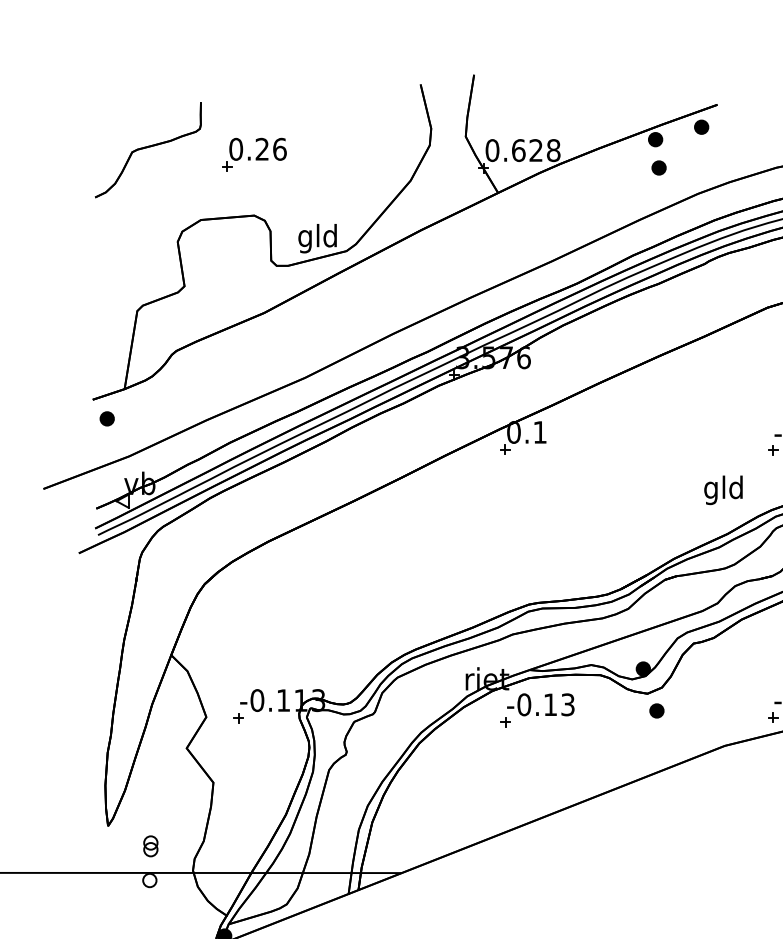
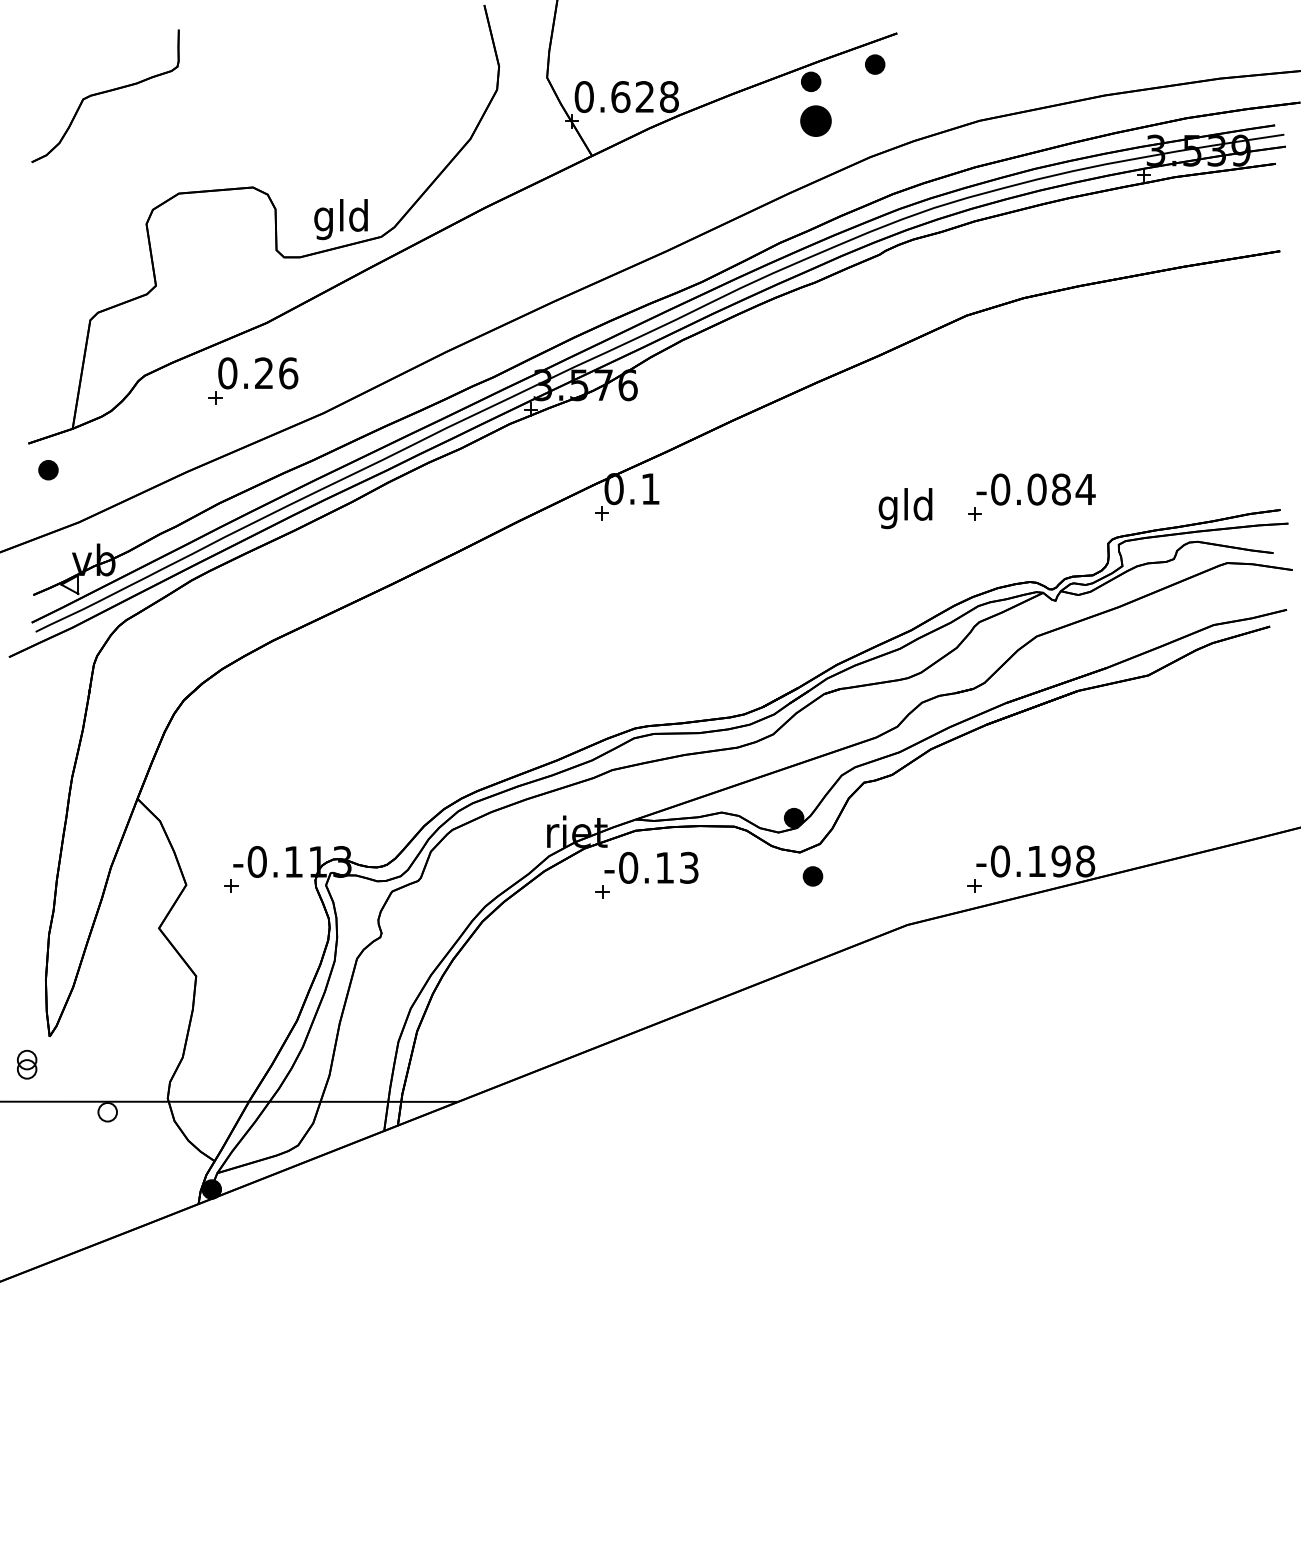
part: (254, 154) -> (253, 380), moved
part: (658, 168) -> (815, 121), size x1.6
text: (723, 490) -> (905, 508), moved
part: (151, 846) -> (27, 1064), moved

